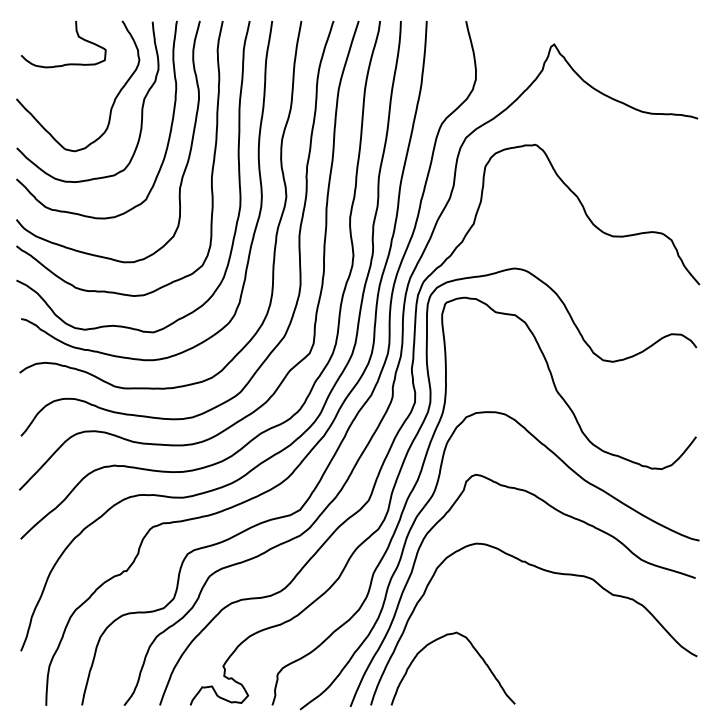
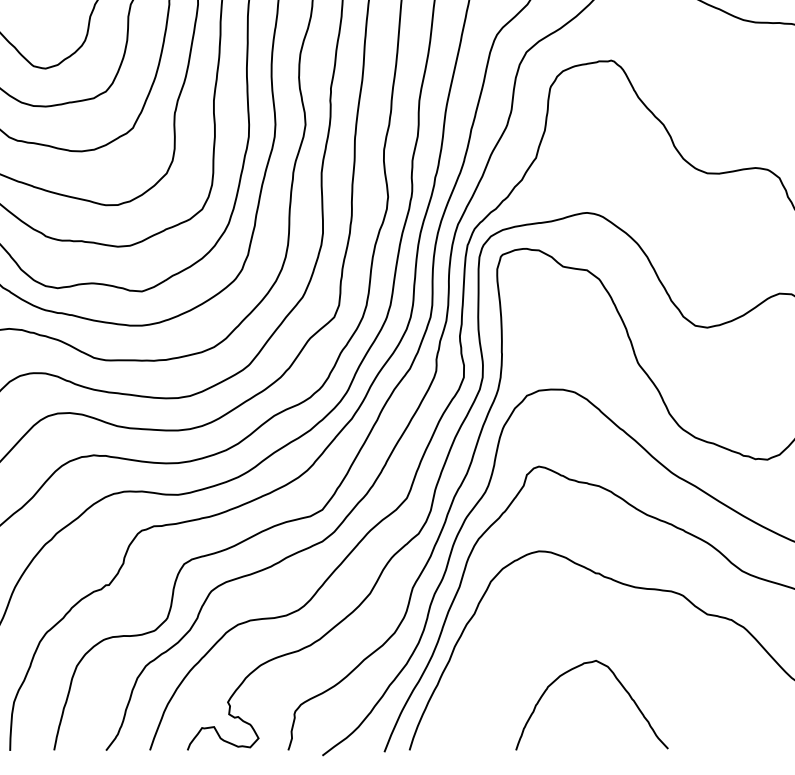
curve: (474, 650) -> (618, 682), moved

